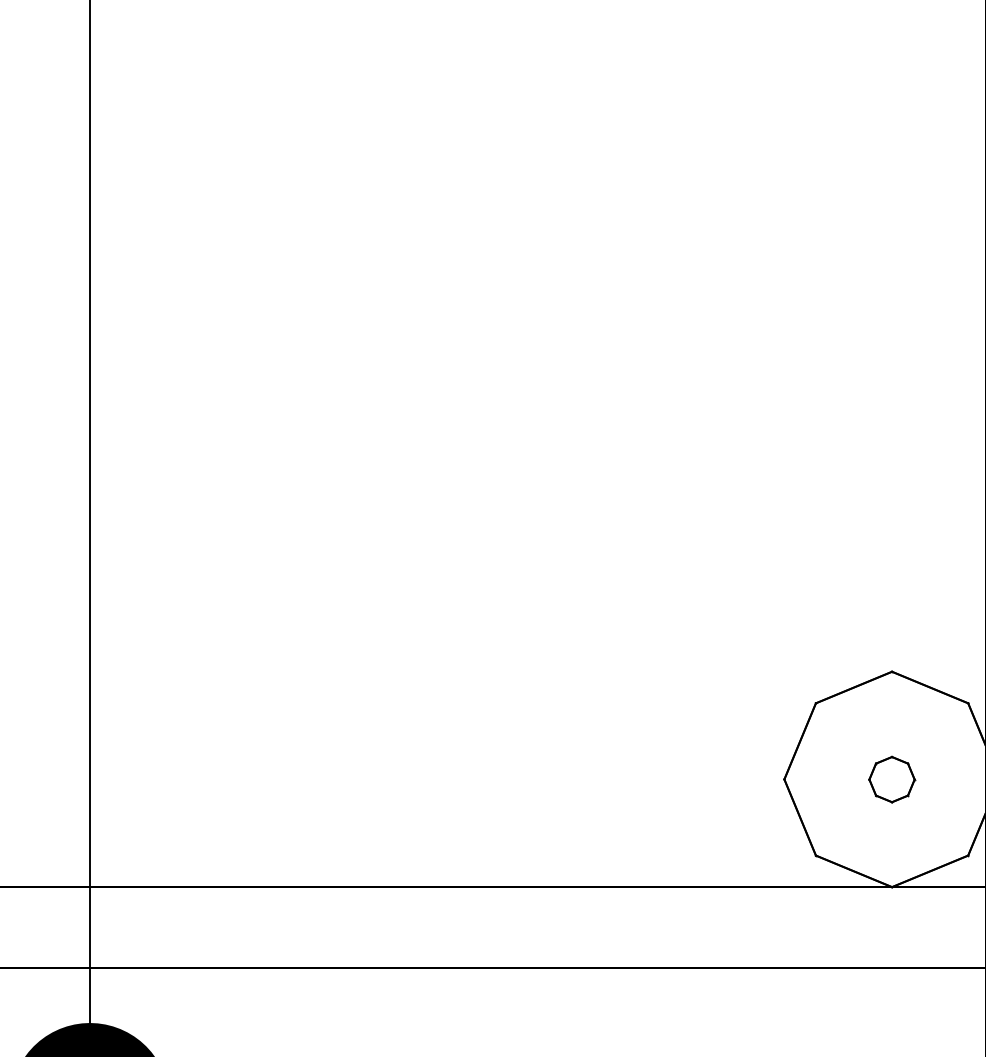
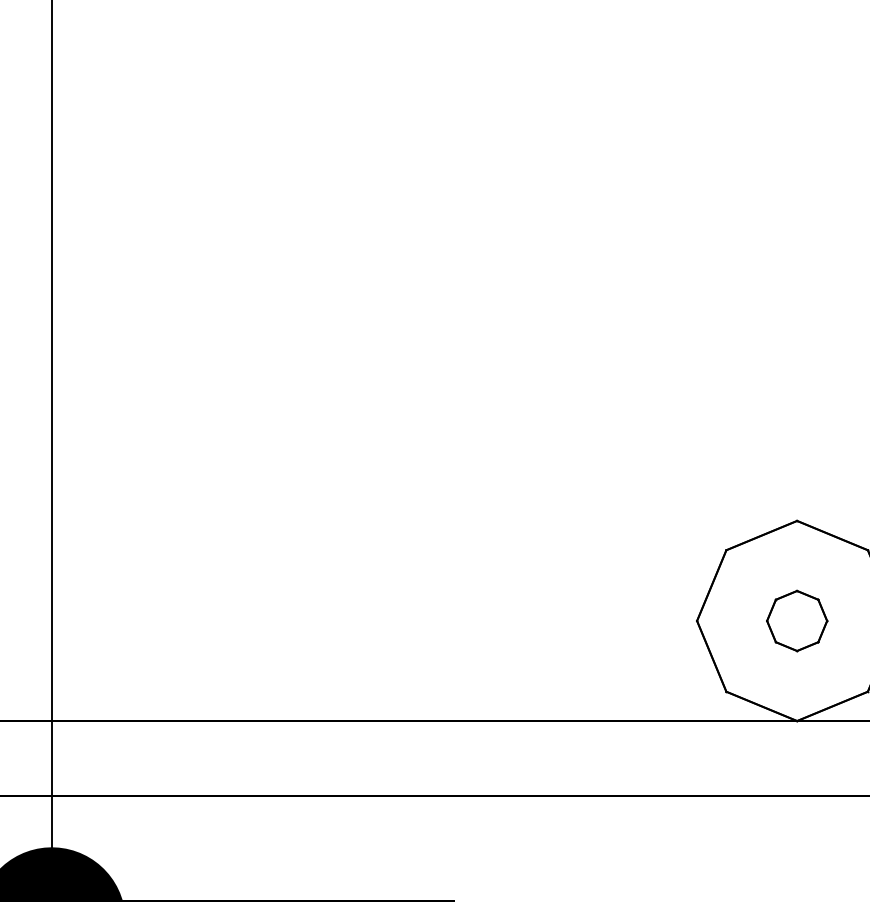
part: (891, 779) -> (796, 621), size x1.43

